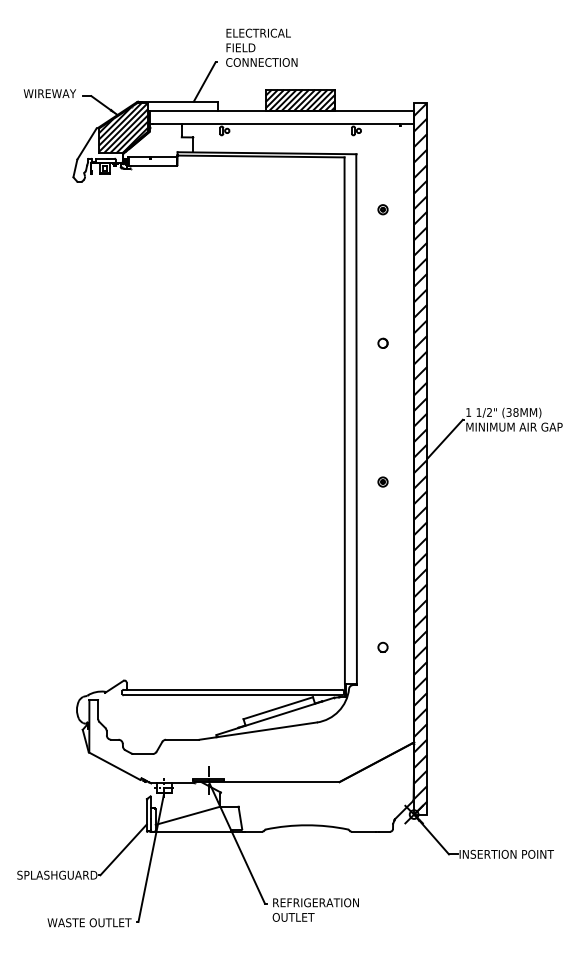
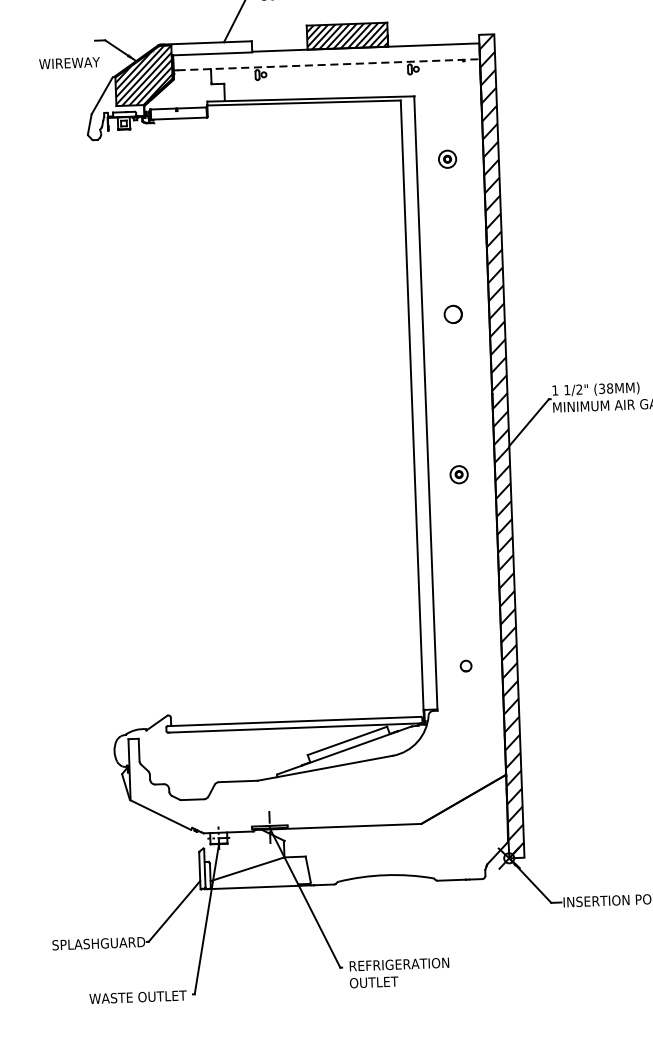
text: (49, 93) -> (69, 62), moved
line: (283, 124) -> (328, 65), solid -> dashed
part: (382, 209) -> (446, 159), size x1.6
part: (382, 342) -> (452, 313), size x1.6
part: (382, 481) -> (458, 474), size x1.6

